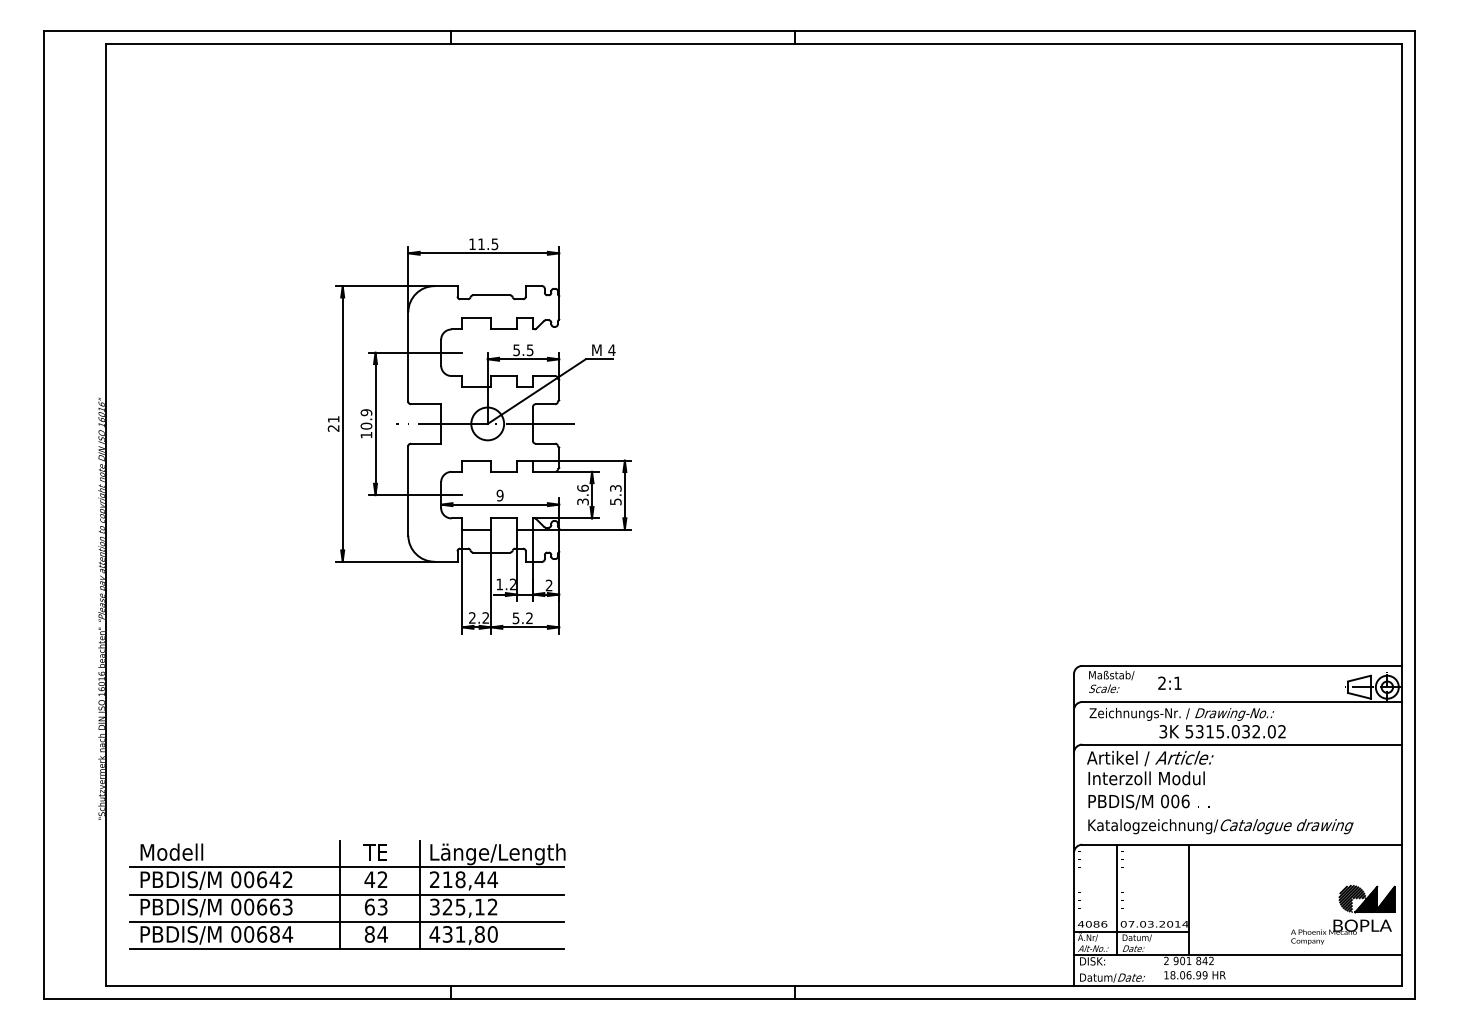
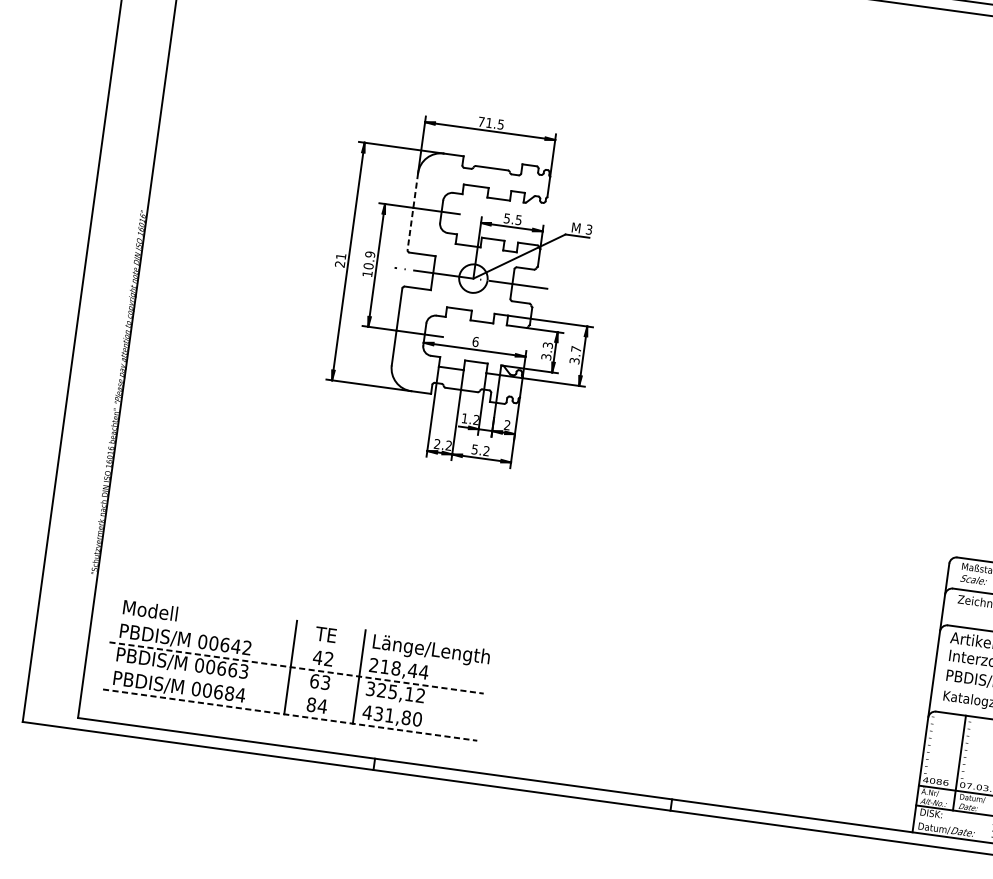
text: (472, 243) -> (481, 121), 11.5 -> 71.5
text: (611, 350) -> (588, 229), 4 -> 3
line: (408, 357) -> (412, 212), solid -> dashed
text: (582, 487) -> (547, 344), 3.6 -> 3.3
text: (615, 494) -> (575, 354), 5.3 -> 3.7
text: (499, 495) -> (475, 341), 9 -> 6
line: (347, 867) -> (300, 644), removed
line: (347, 894) -> (296, 667), solid -> dashed
line: (347, 922) -> (293, 691), removed
line: (347, 949) -> (290, 715), solid -> dashed

